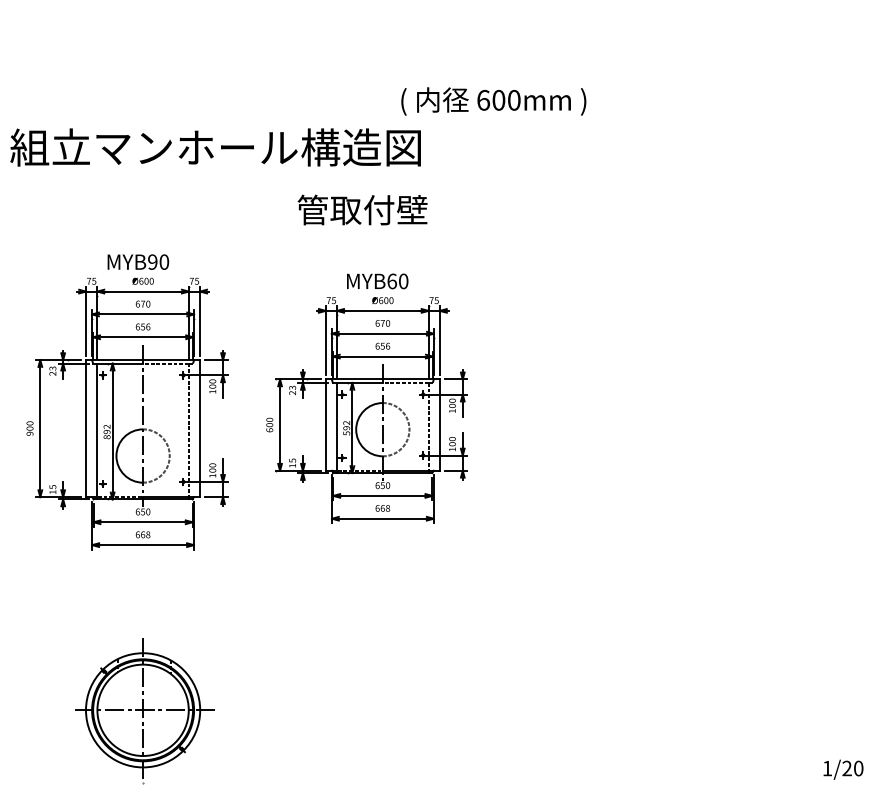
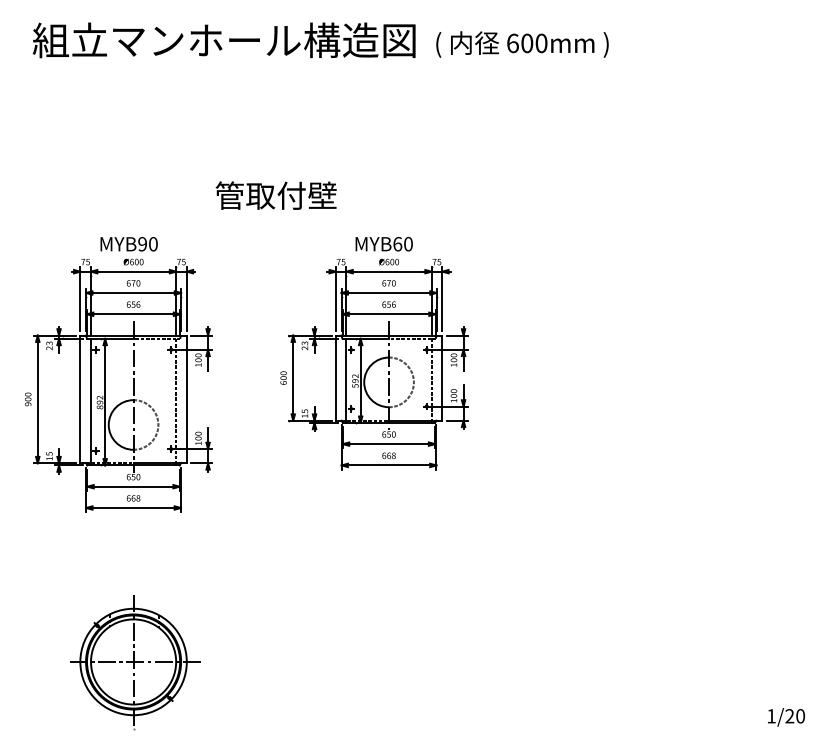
text: (493, 101) -> (522, 44), moved
text: (214, 147) -> (223, 40), moved
text: (361, 209) -> (275, 195), moved
part: (367, 398) -> (374, 353), moved

